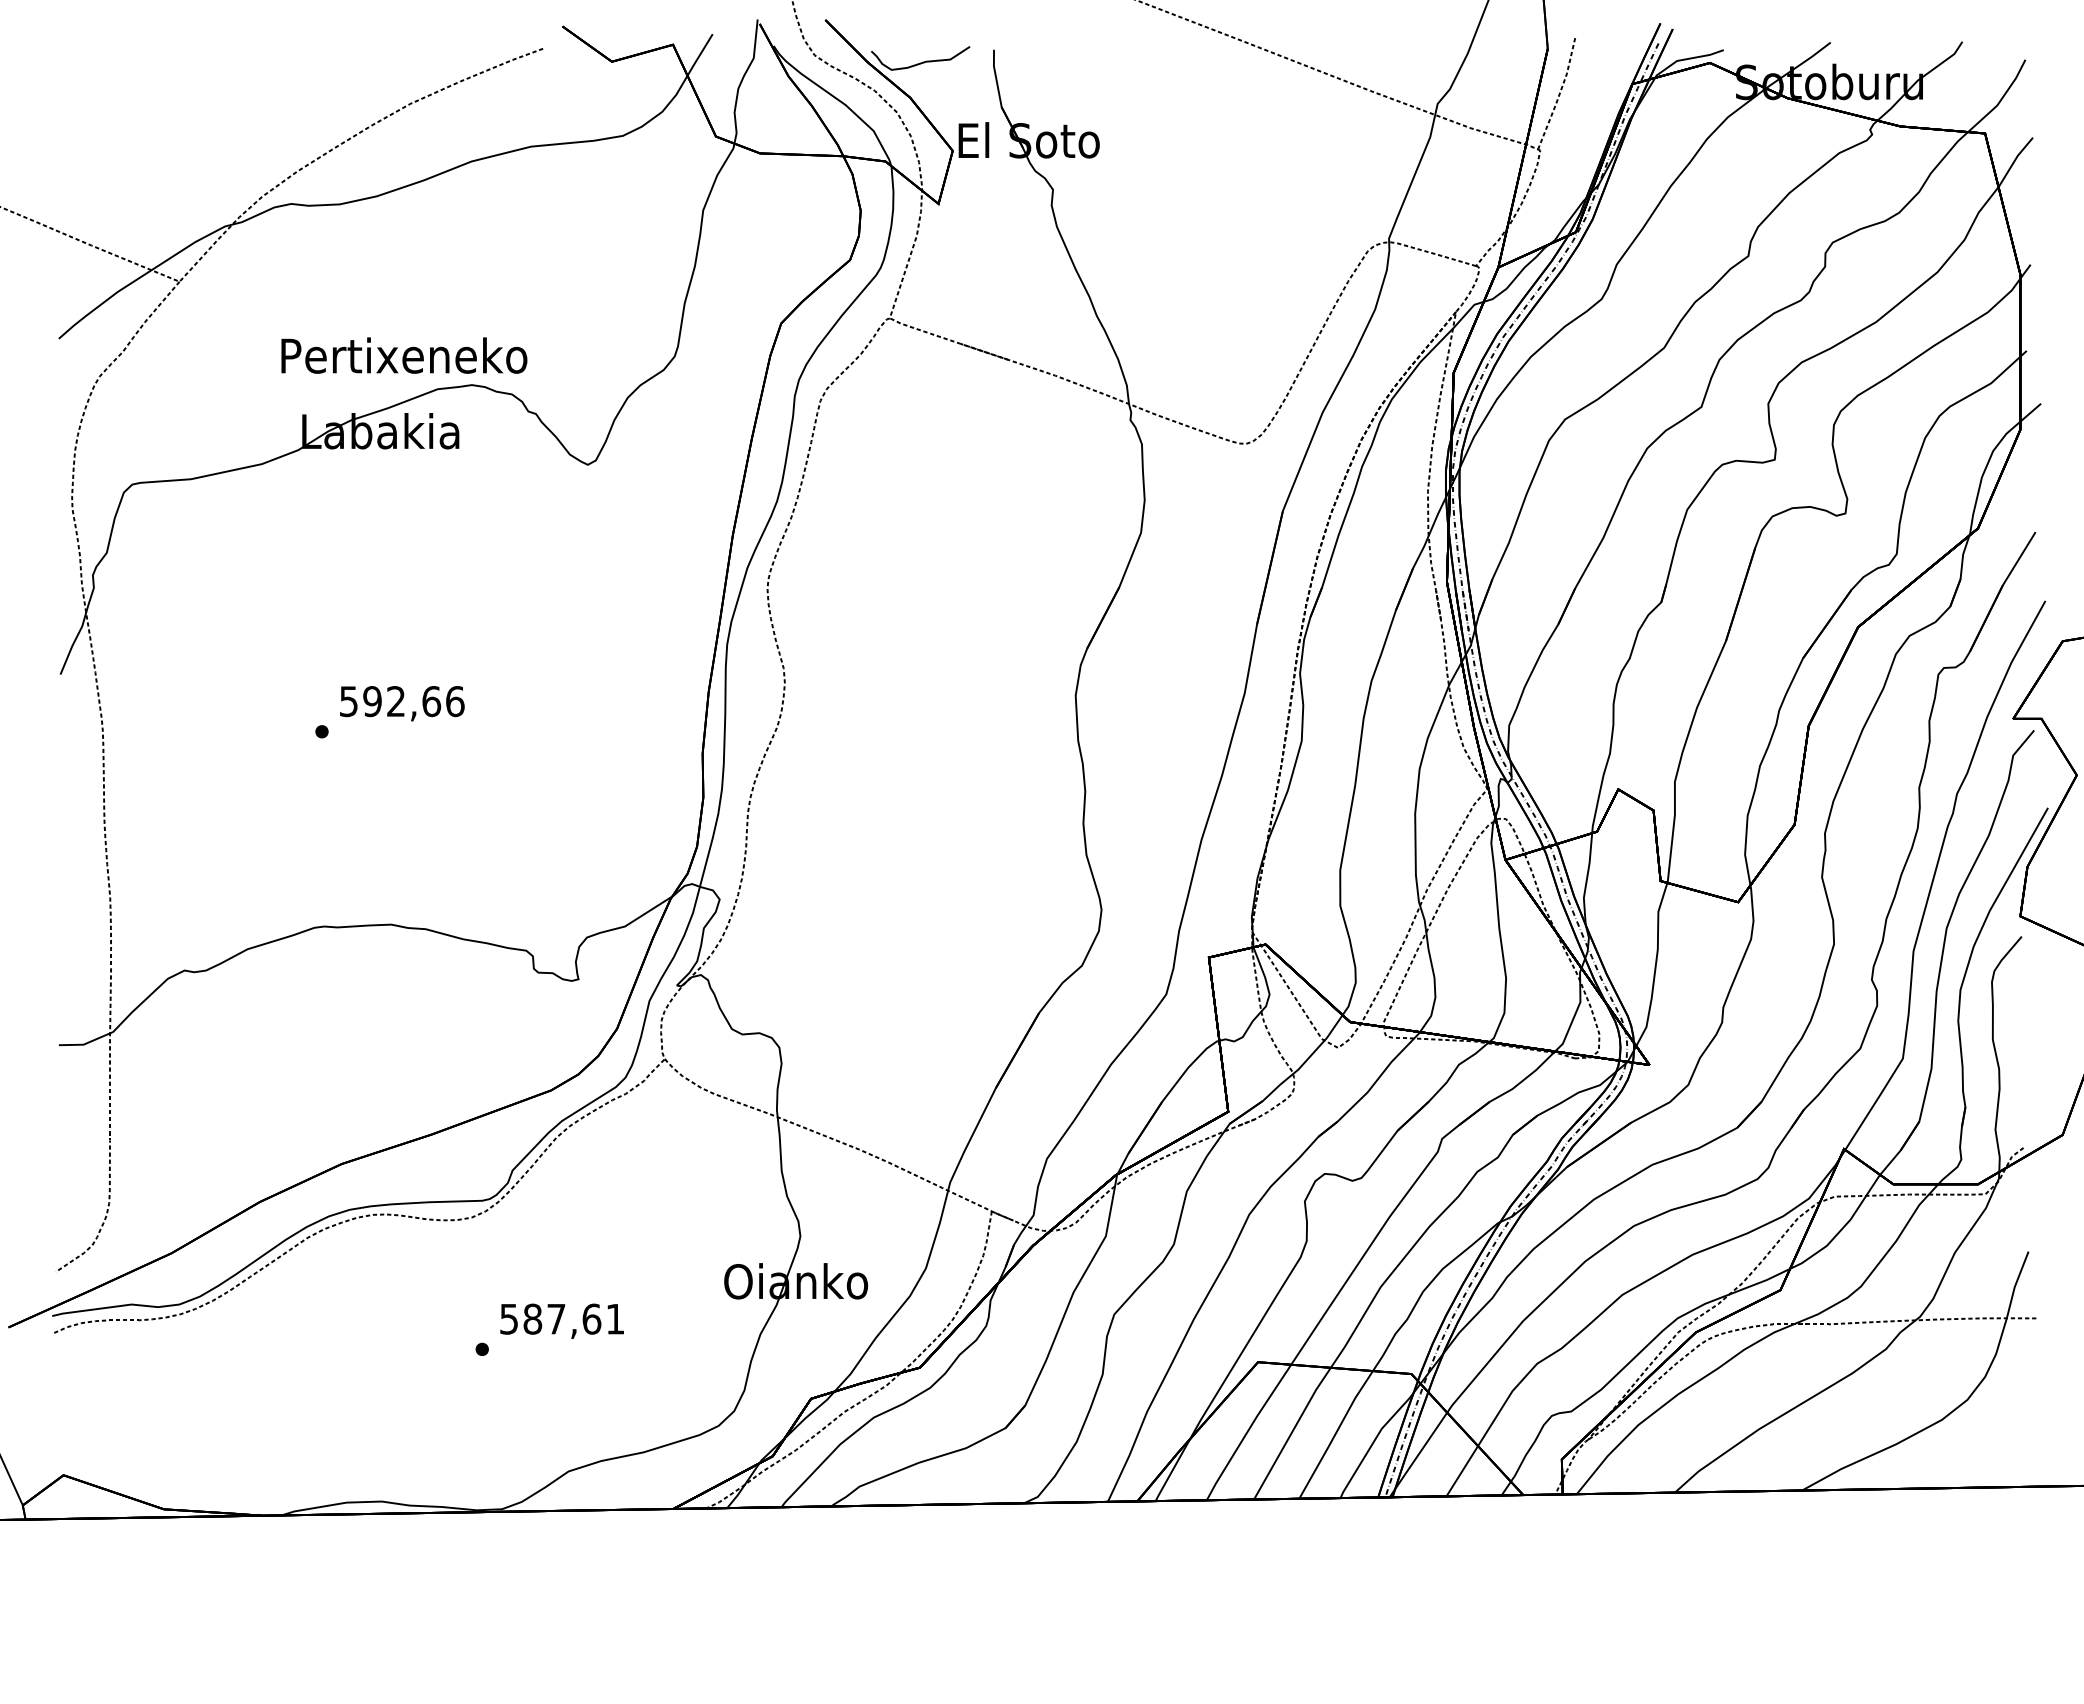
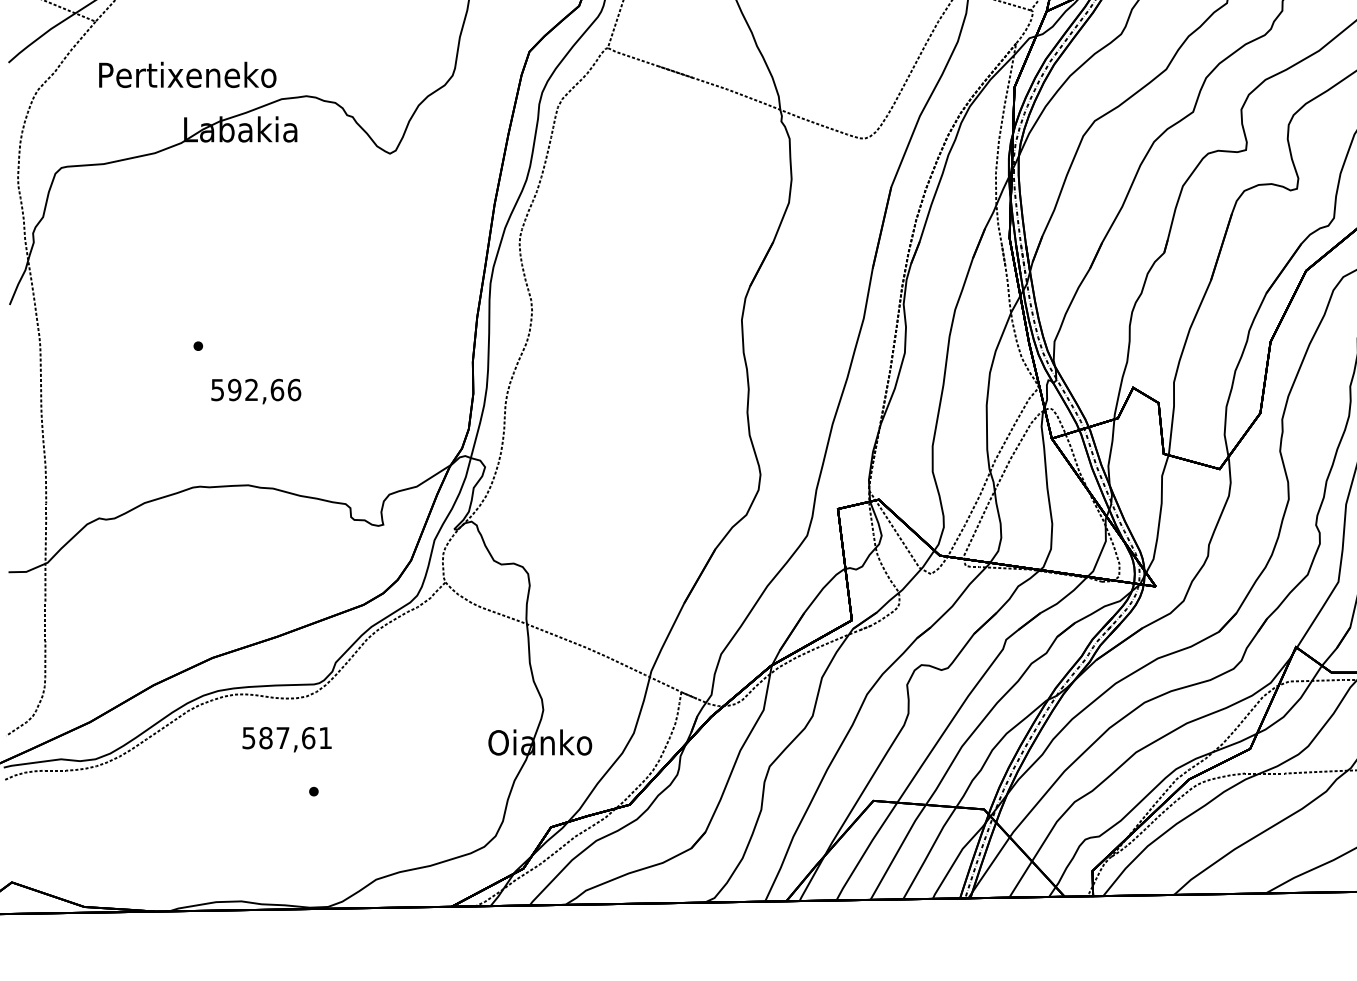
text: (404, 355) -> (187, 74), moved
text: (402, 703) -> (256, 391), moved
text: (561, 1320) -> (286, 739), moved

